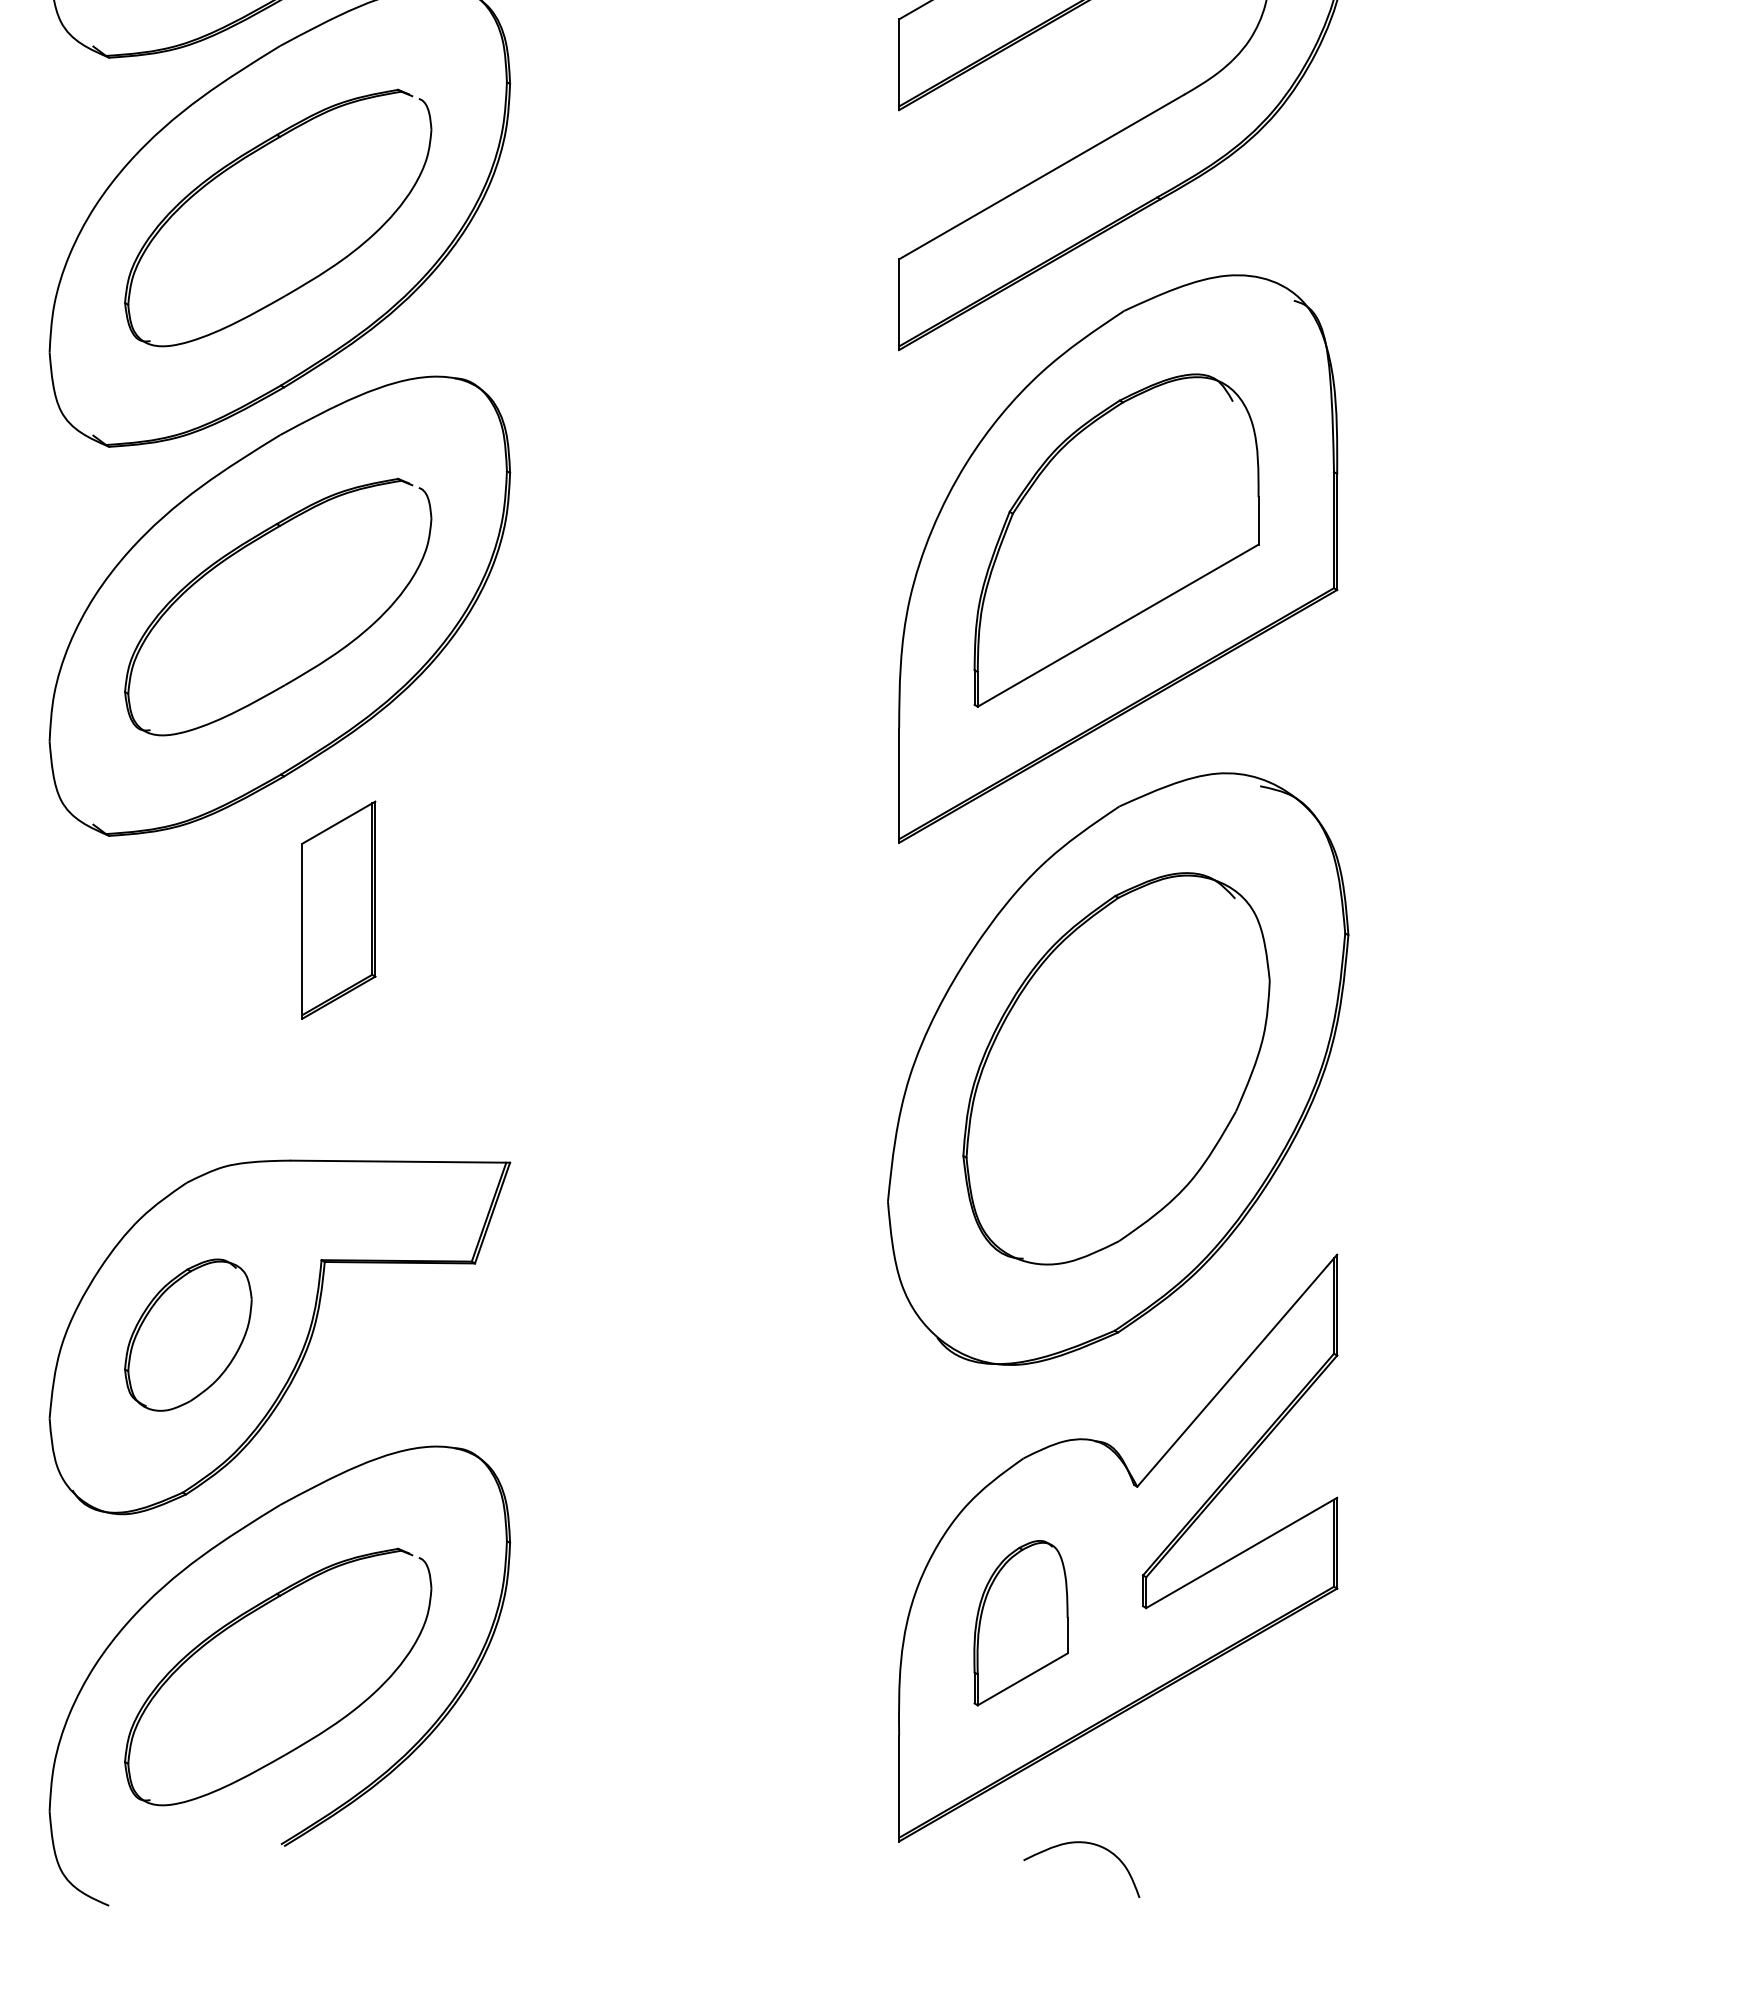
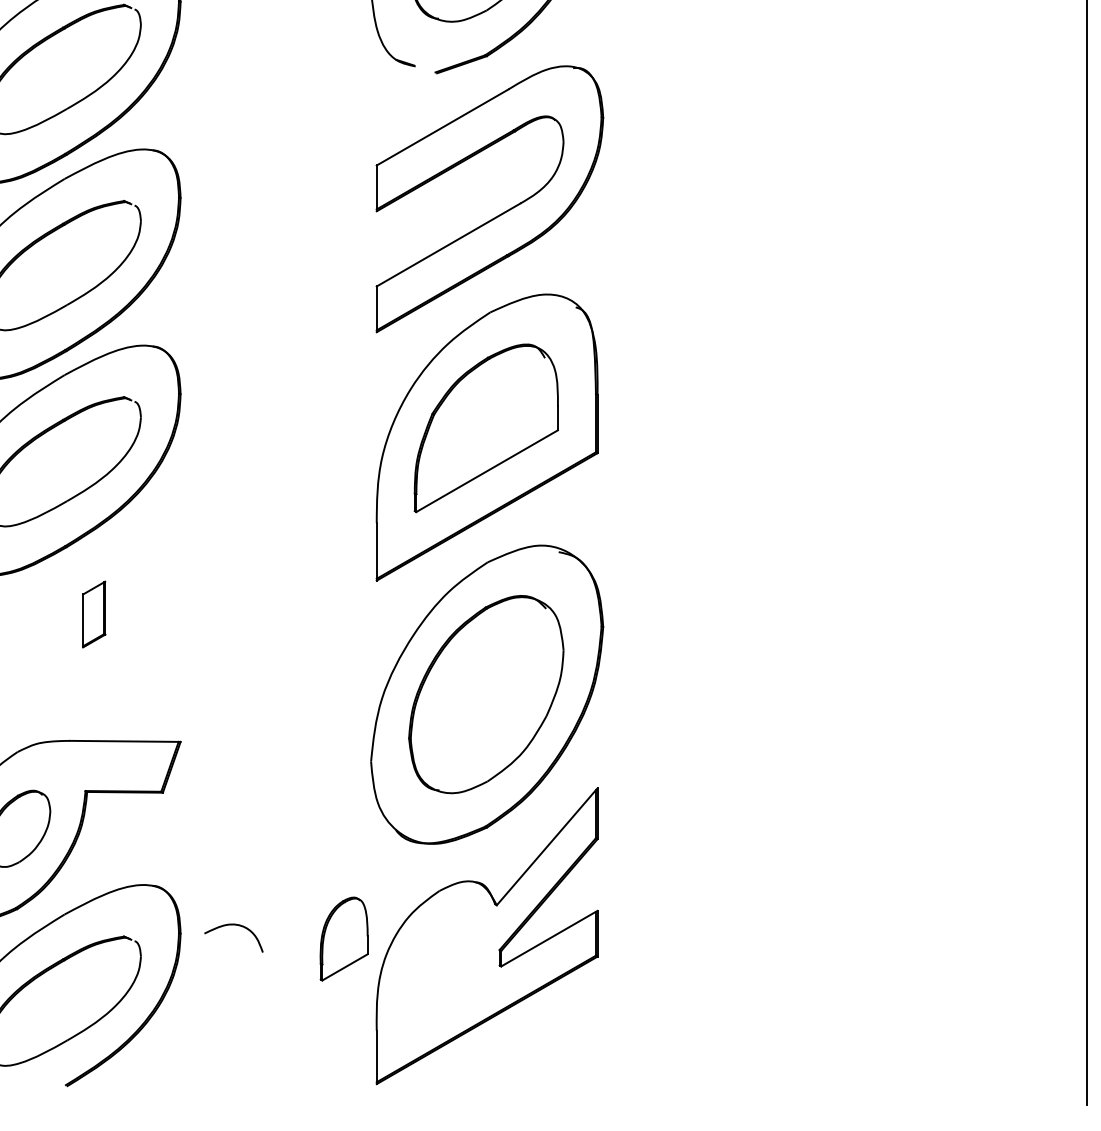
part: (337, 909) -> (93, 614), size x0.6
part: (1019, 1622) -> (343, 938), moved
curve: (1081, 1844) -> (233, 925), moved

